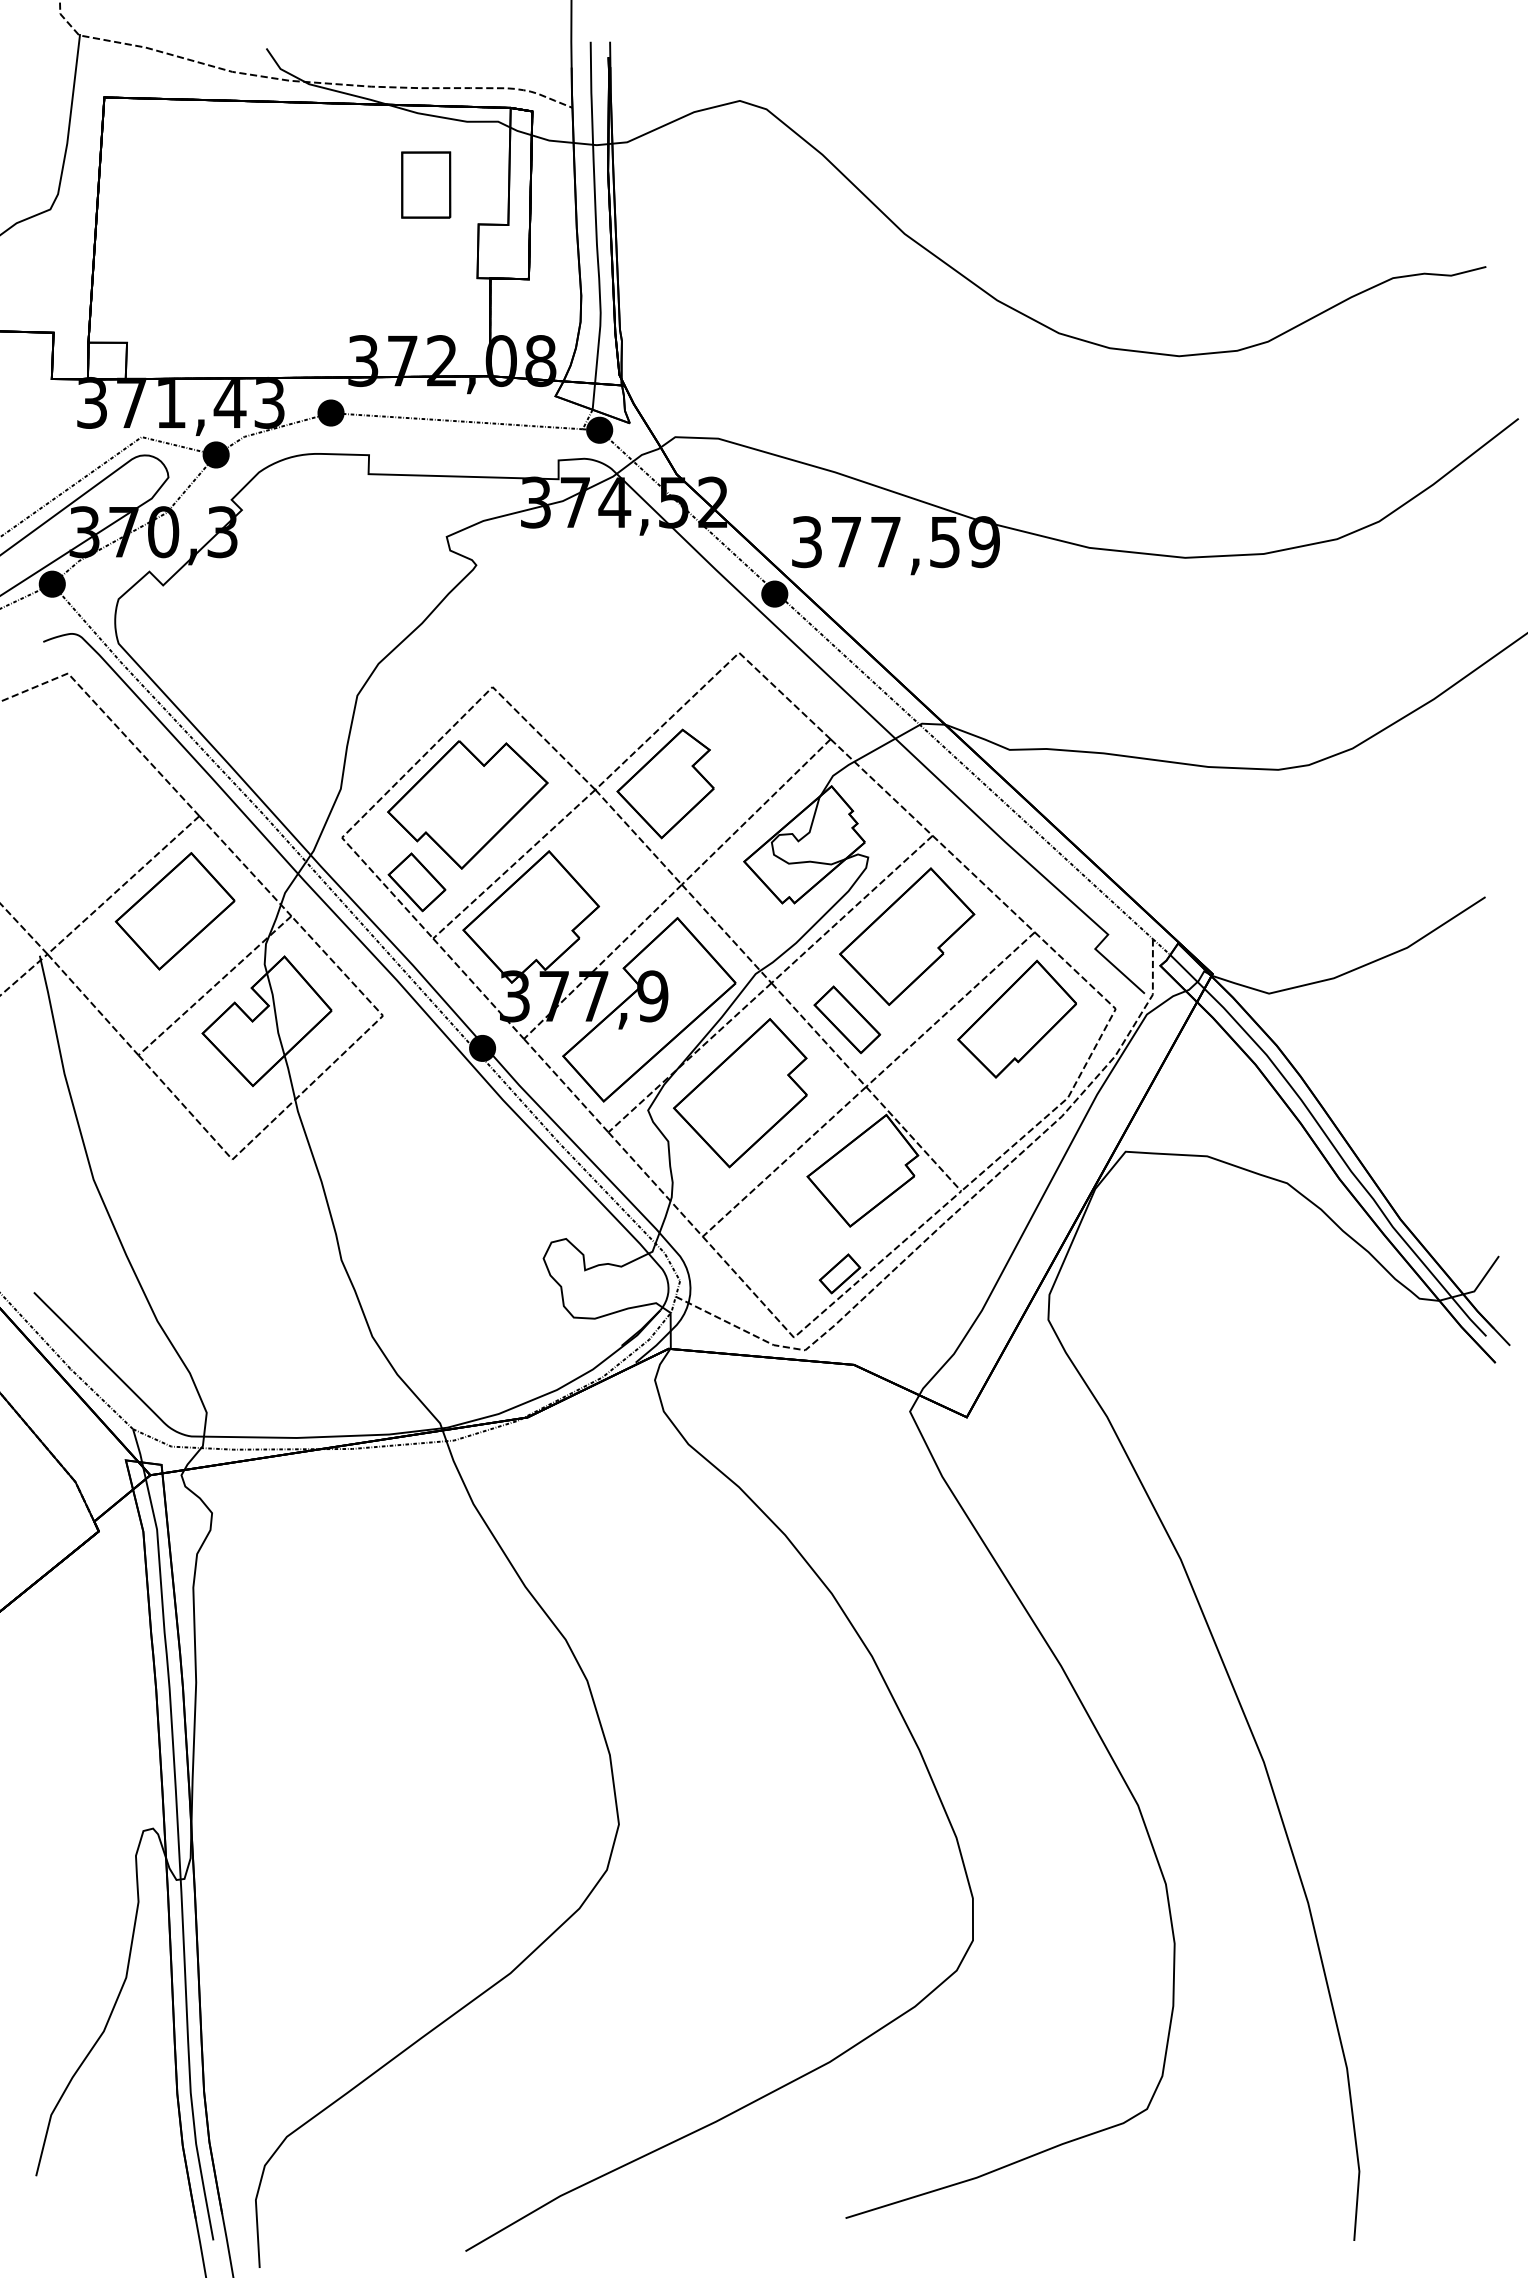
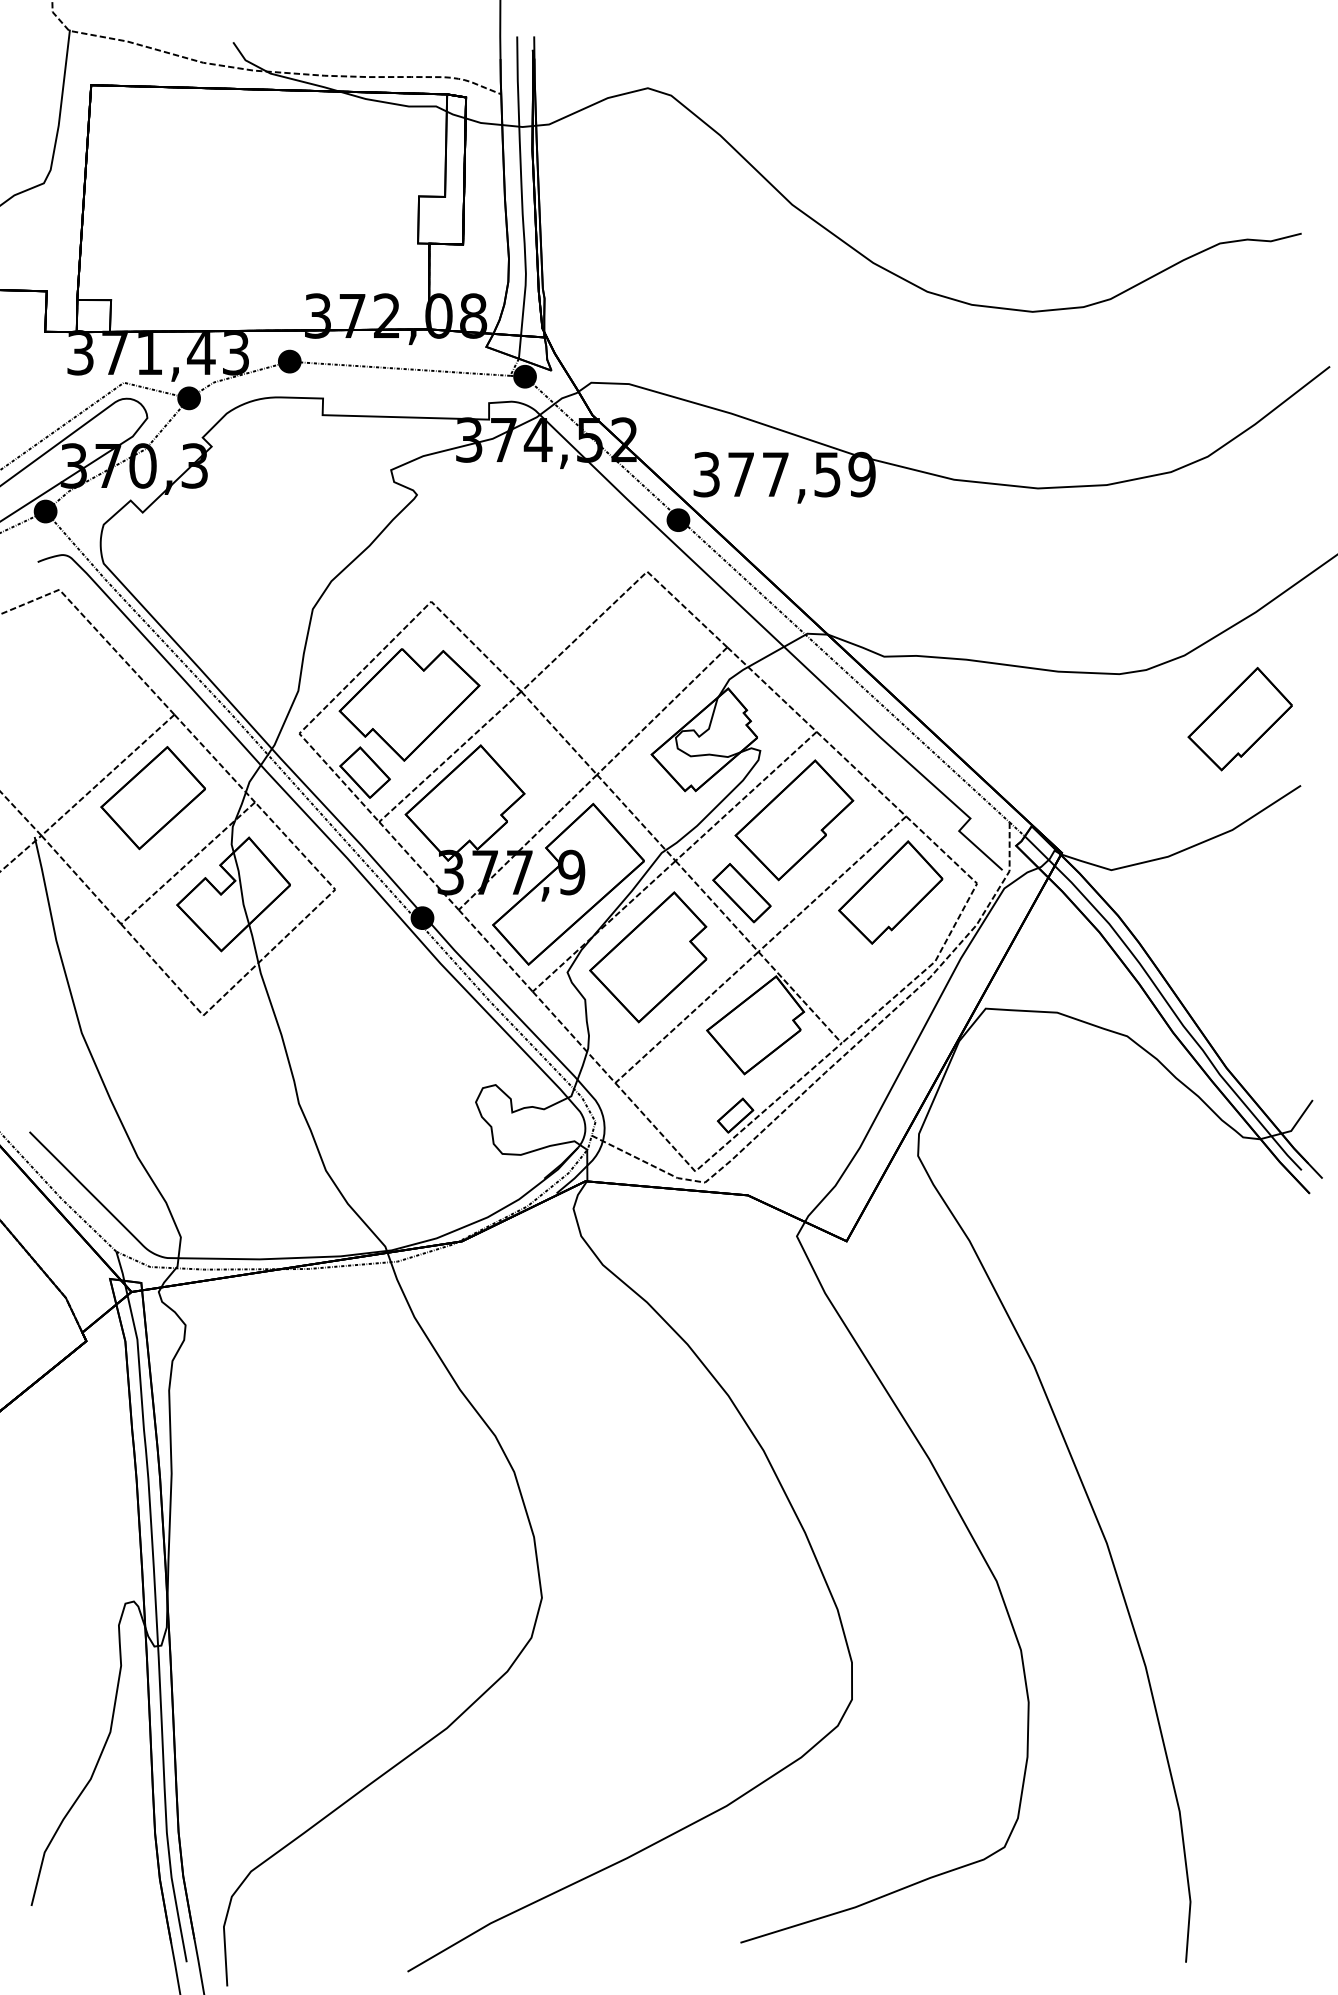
part: (426, 184) -> (373, 161), removed
part: (665, 783) -> (582, 686), removed
part: (1415, 820) -> (1239, 718), added

